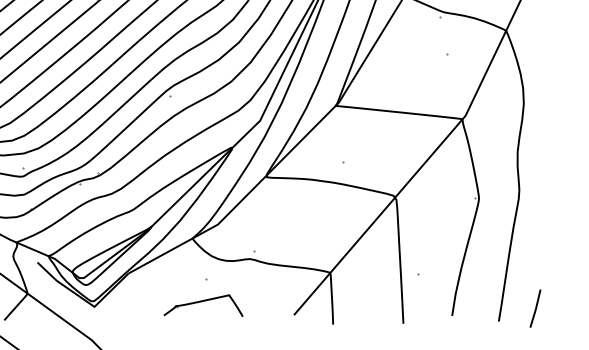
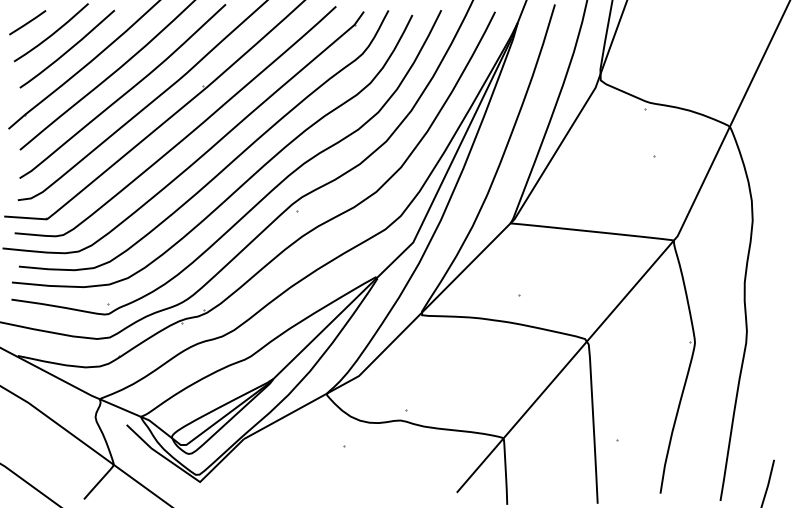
part: (203, 305) -> (340, 480), removed

